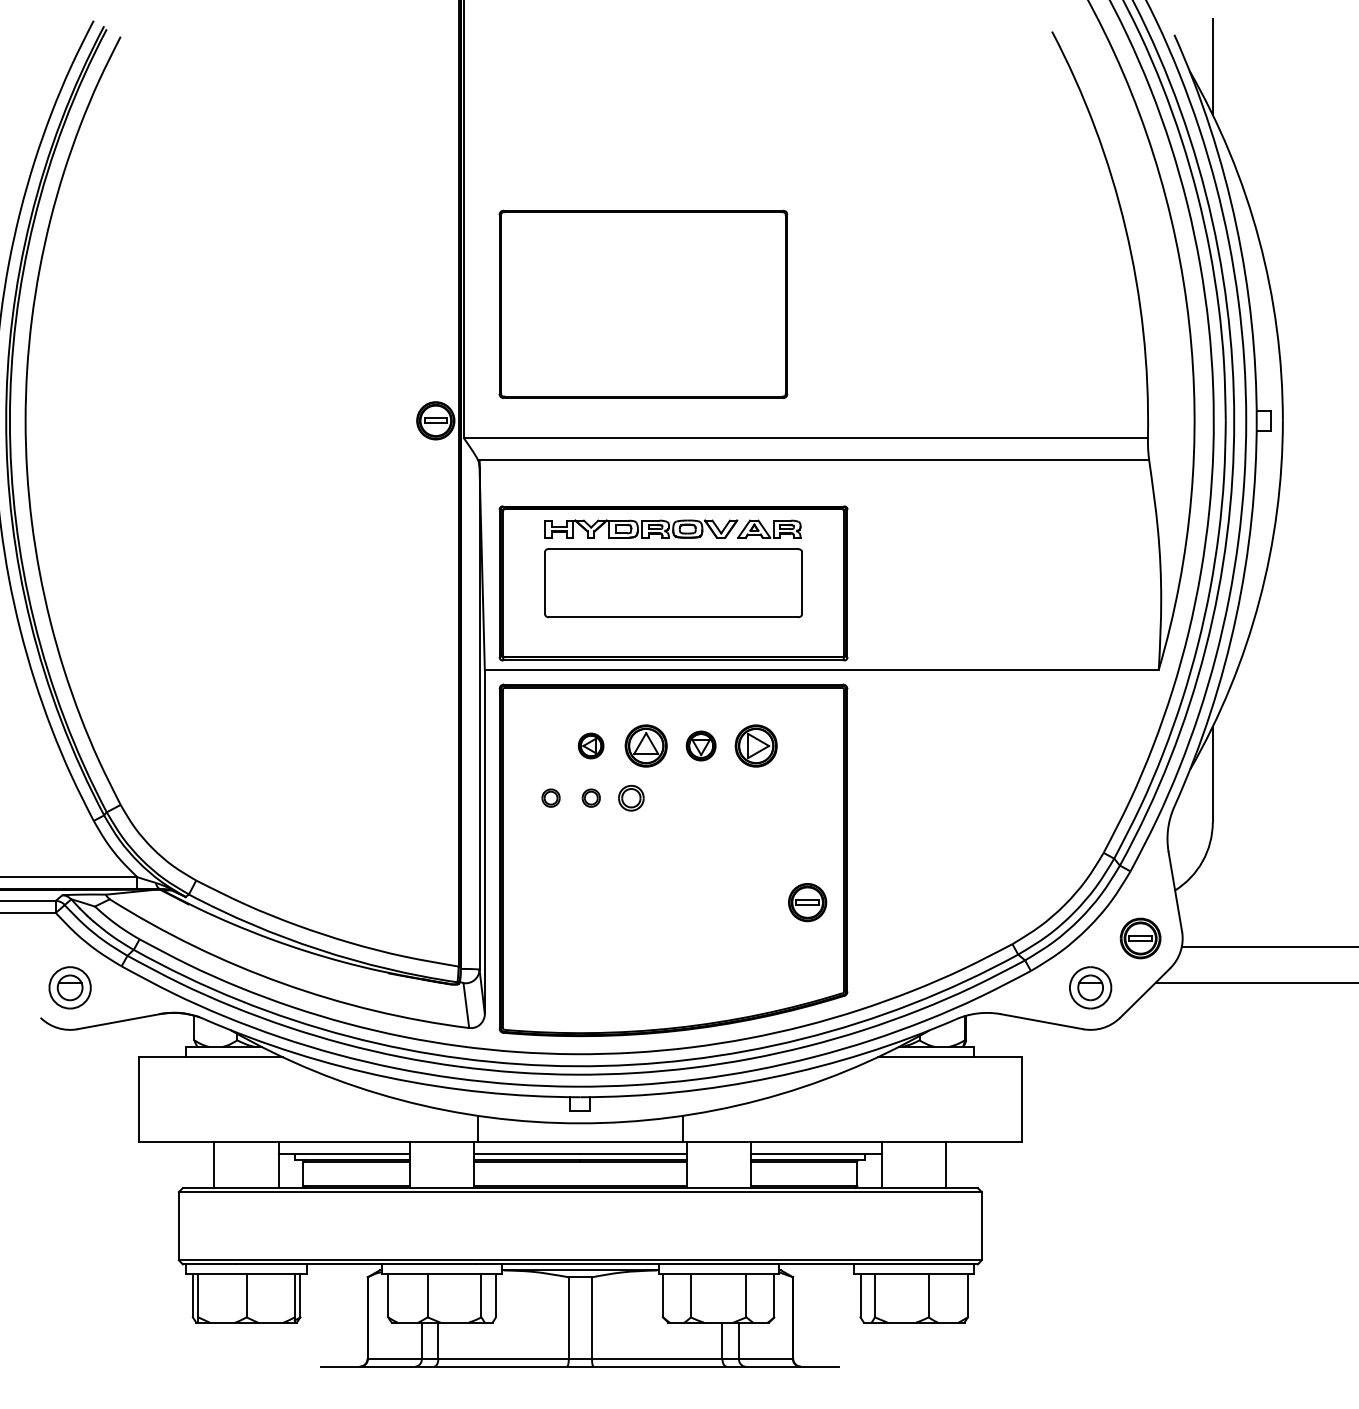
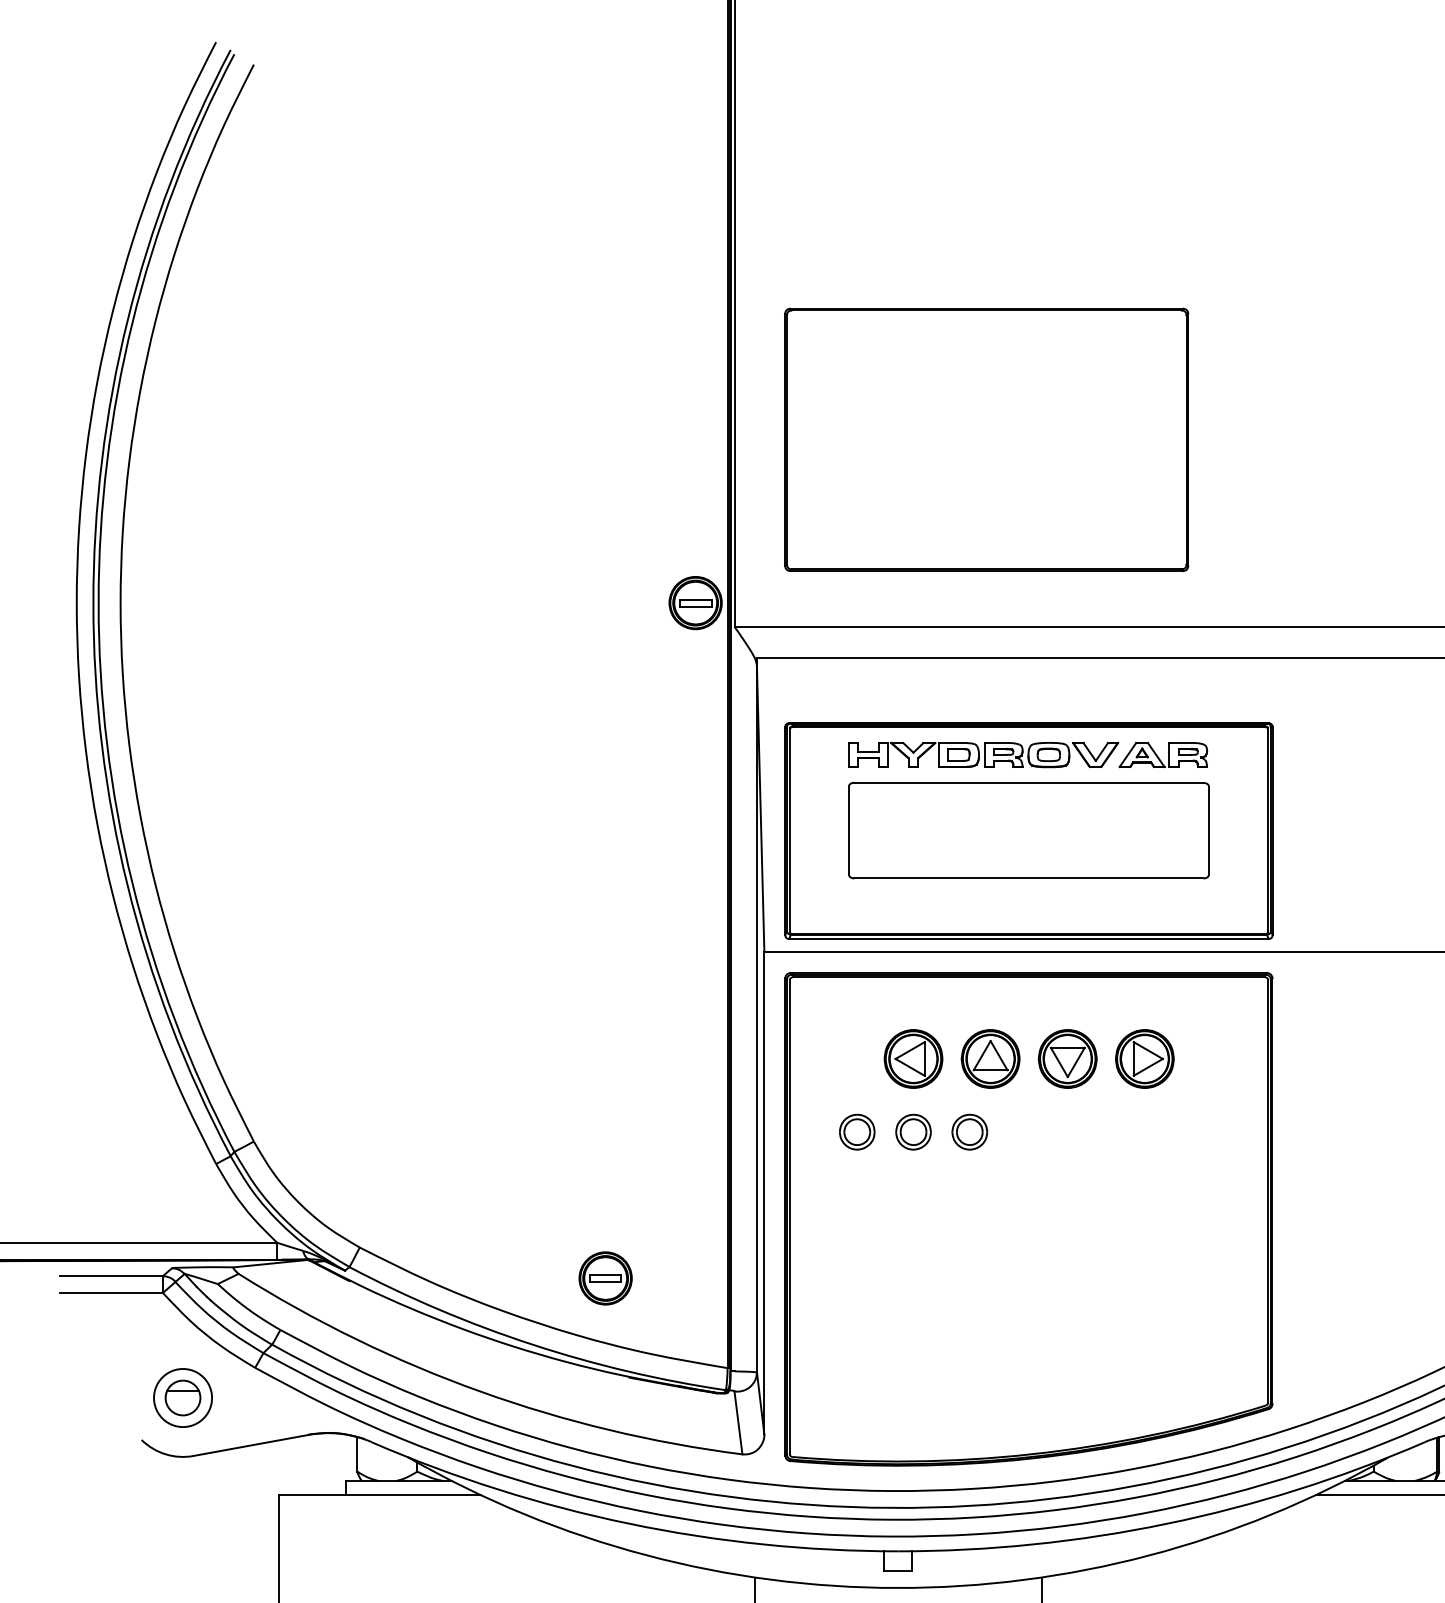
part: (590, 745) -> (912, 1058), size x1.67
part: (700, 745) -> (1066, 1058), size x1.43
part: (550, 797) -> (856, 1131), size x1.43
part: (591, 797) -> (913, 1131), size x1.43
part: (807, 902) -> (605, 1278), moved

